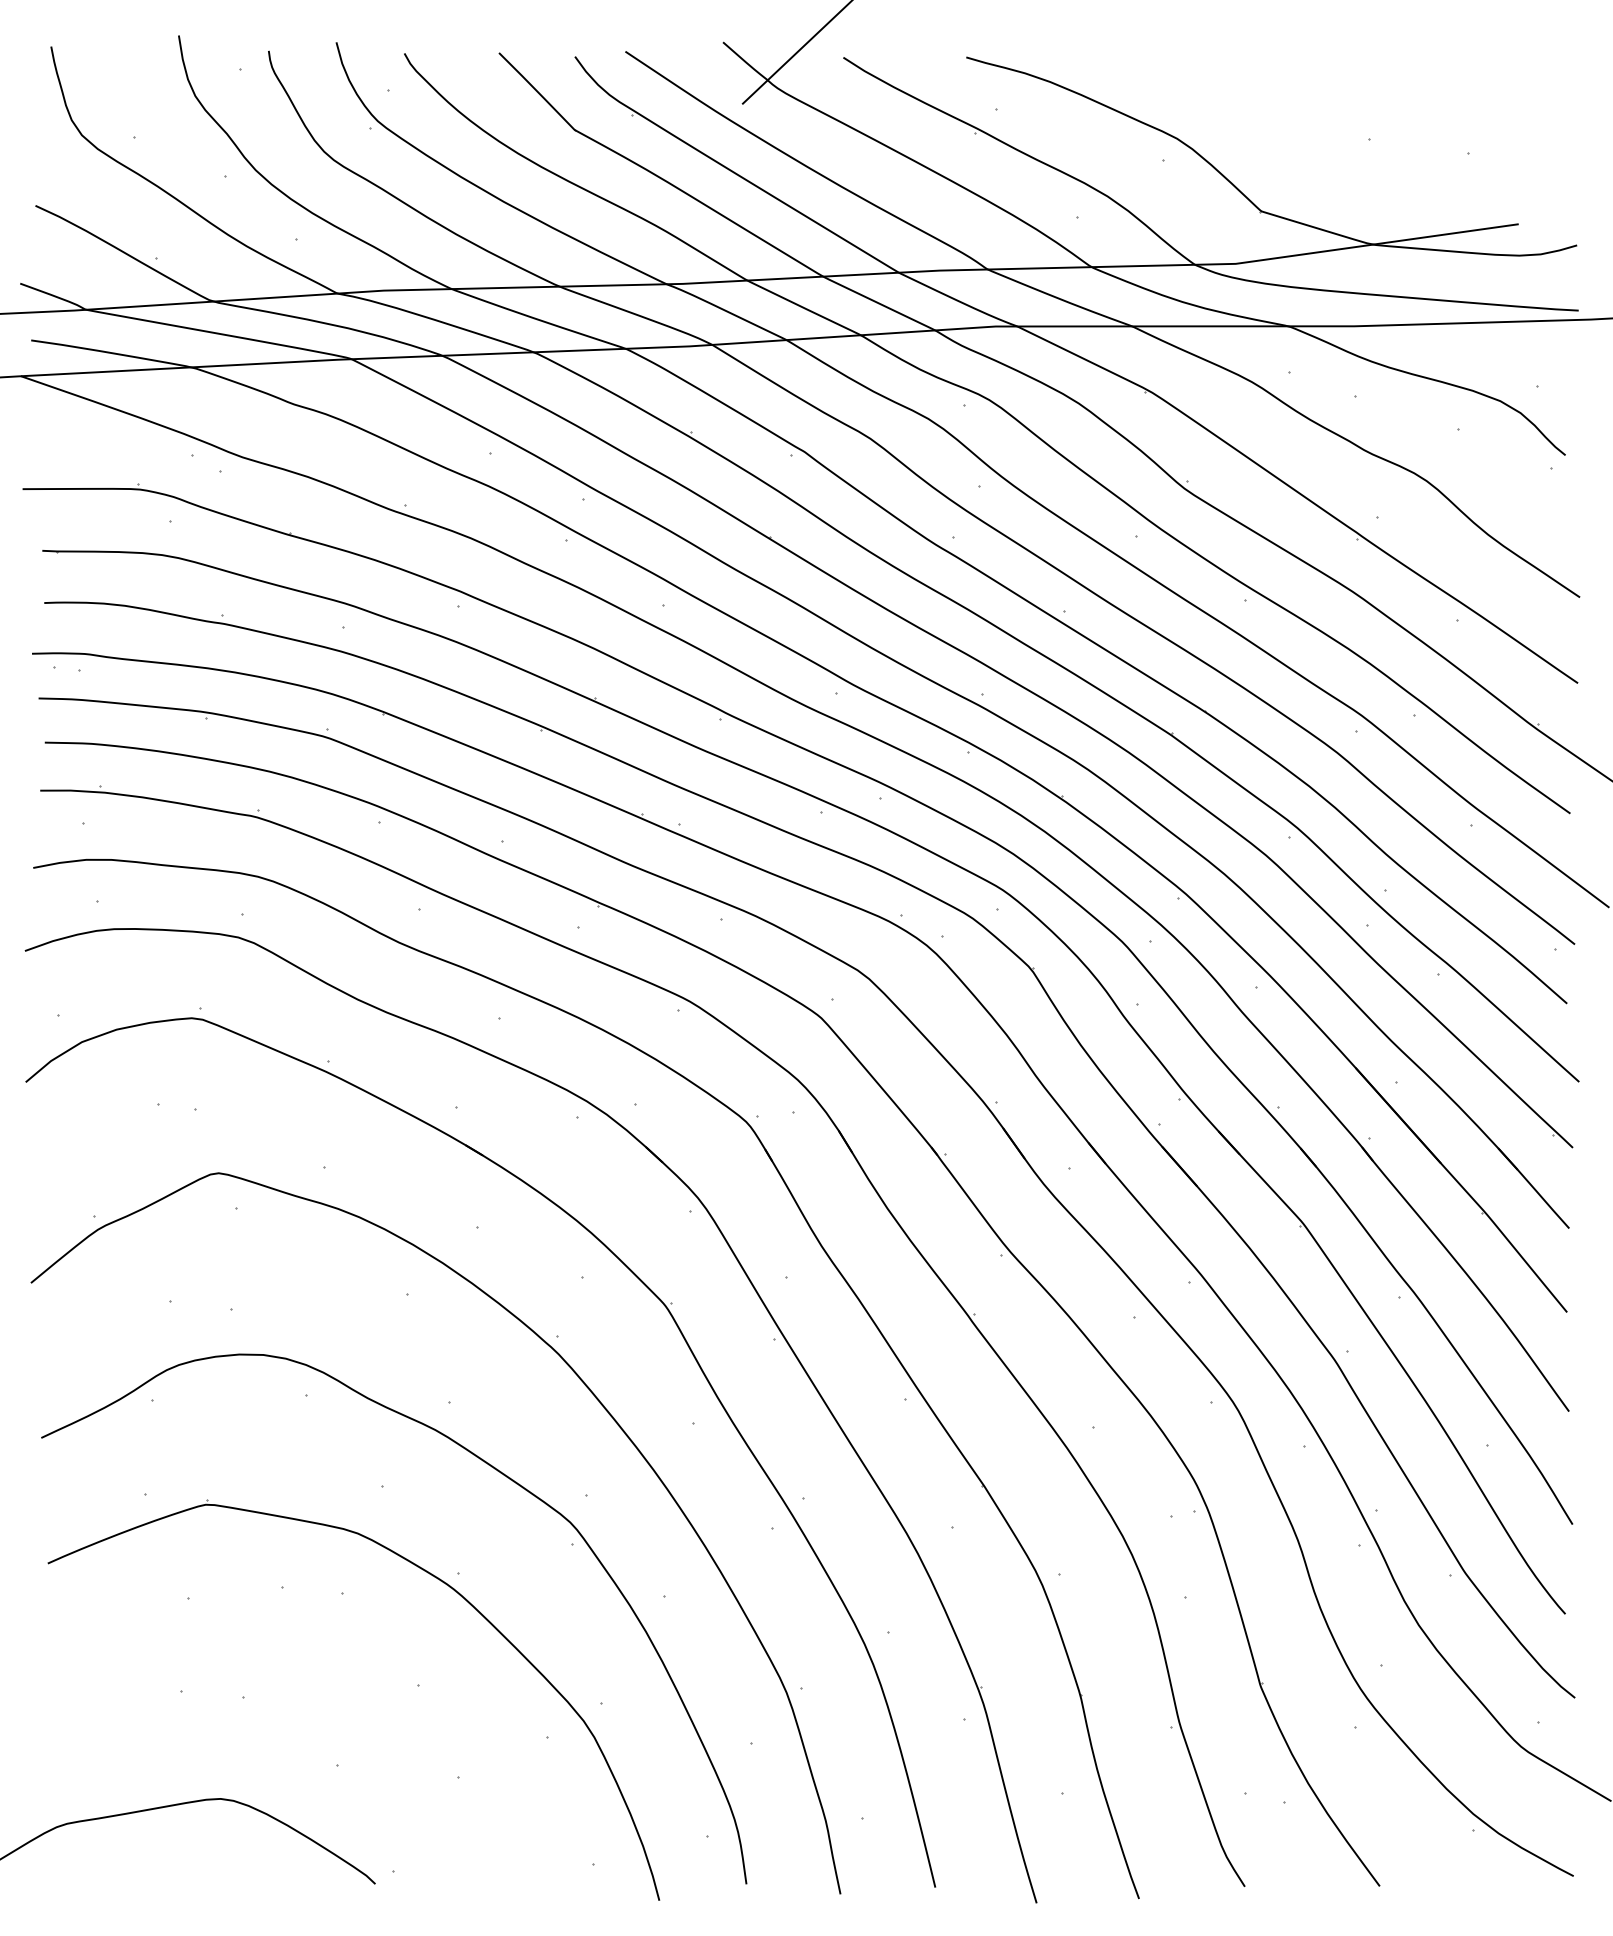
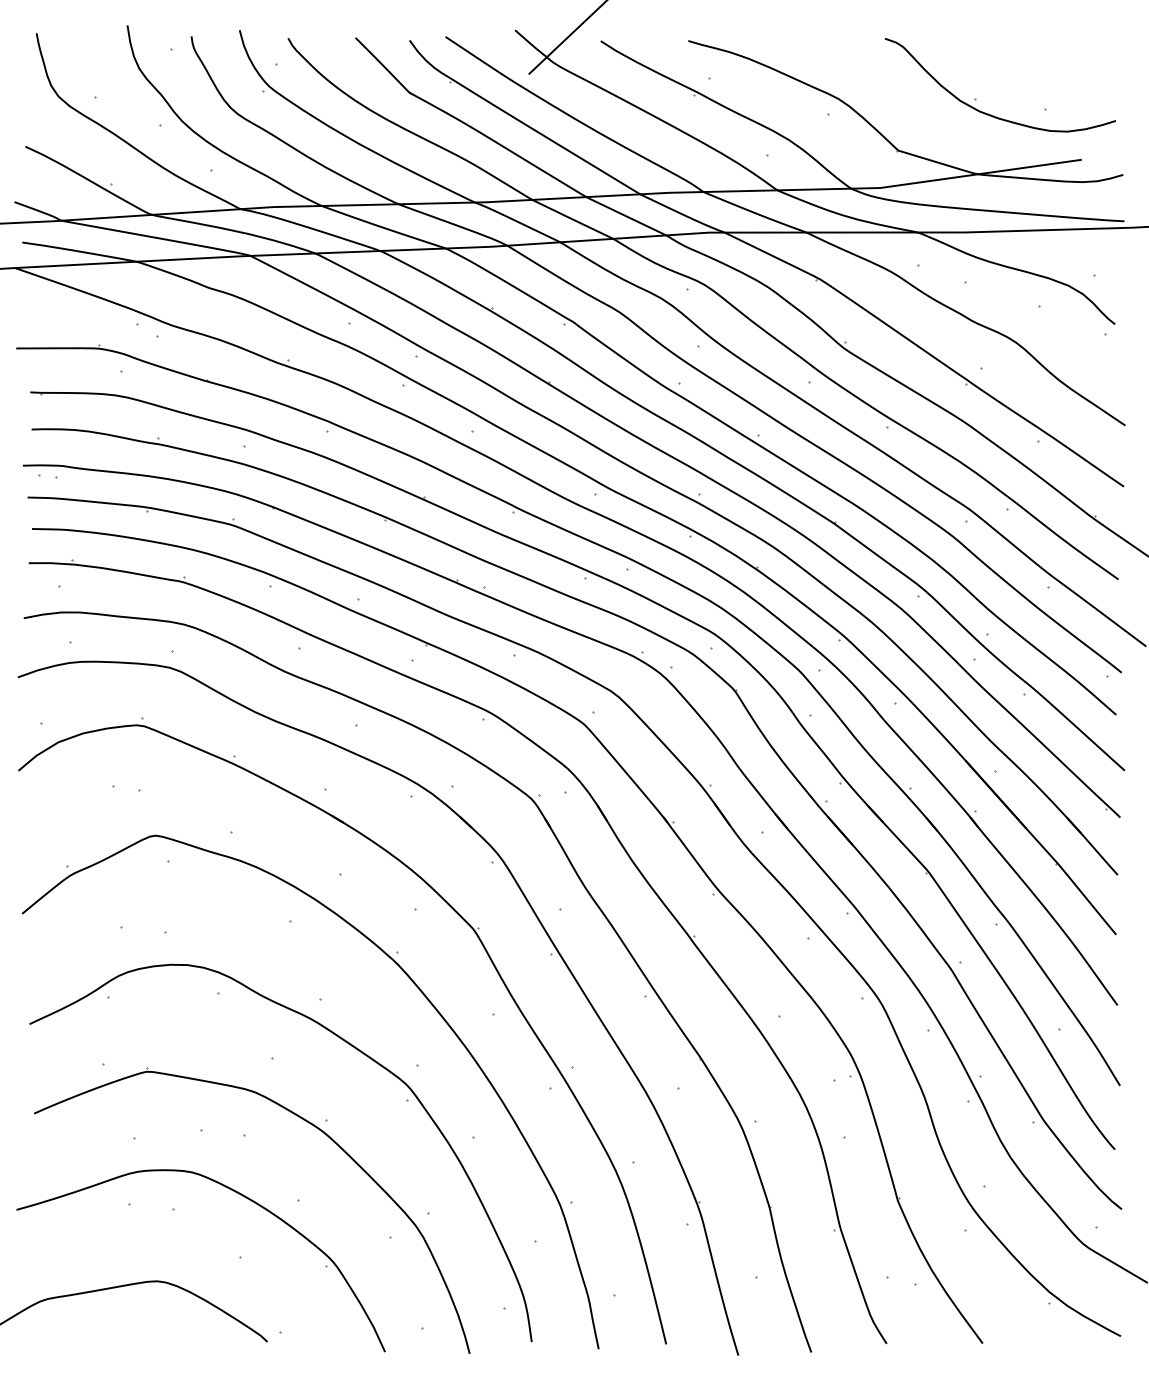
curve: (1387, 159) -> (988, 113), added
curve: (338, 1678) -> (241, 1195), added

